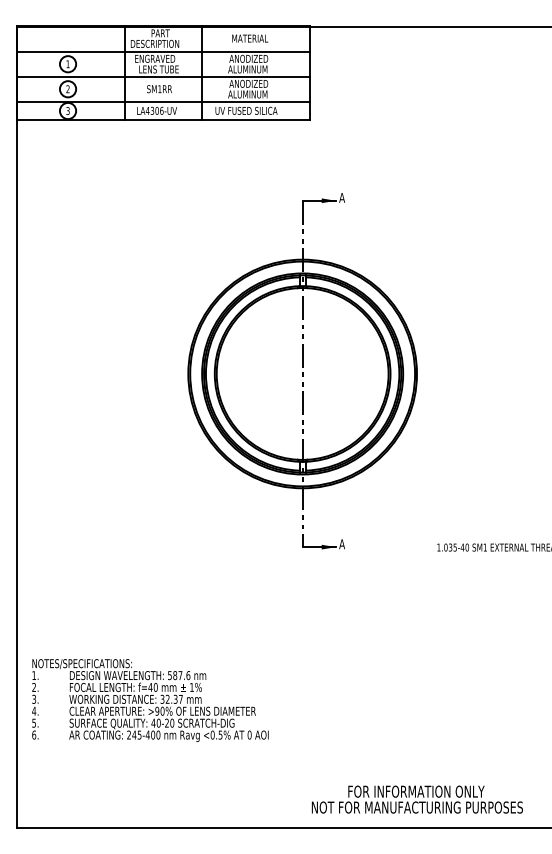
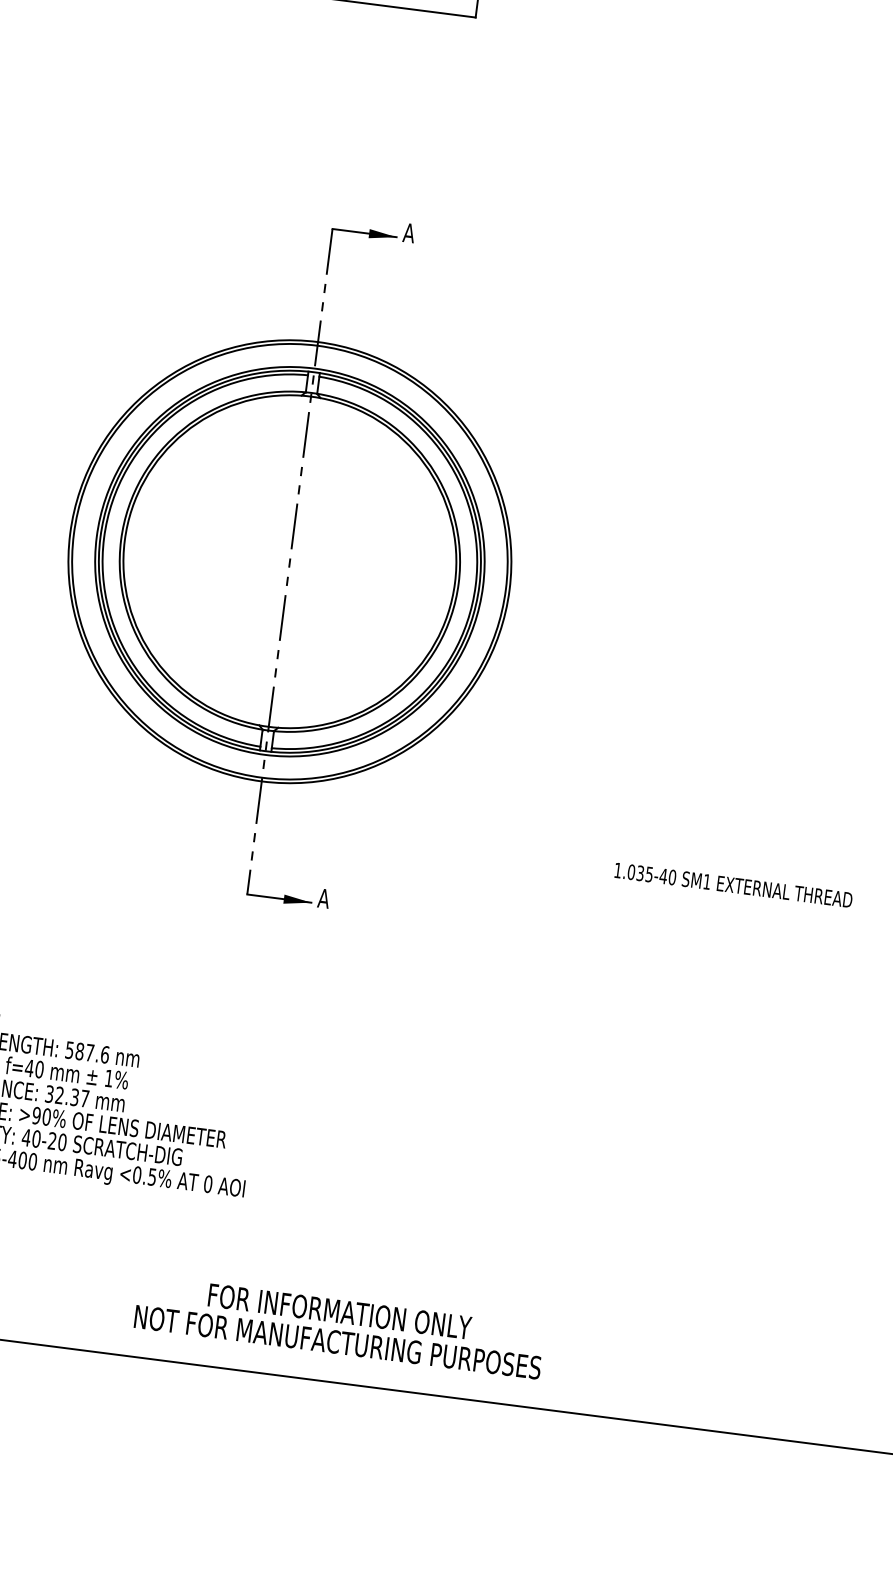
part: (302, 371) -> (290, 556), moved
text: (416, 799) -> (338, 1326), moved

